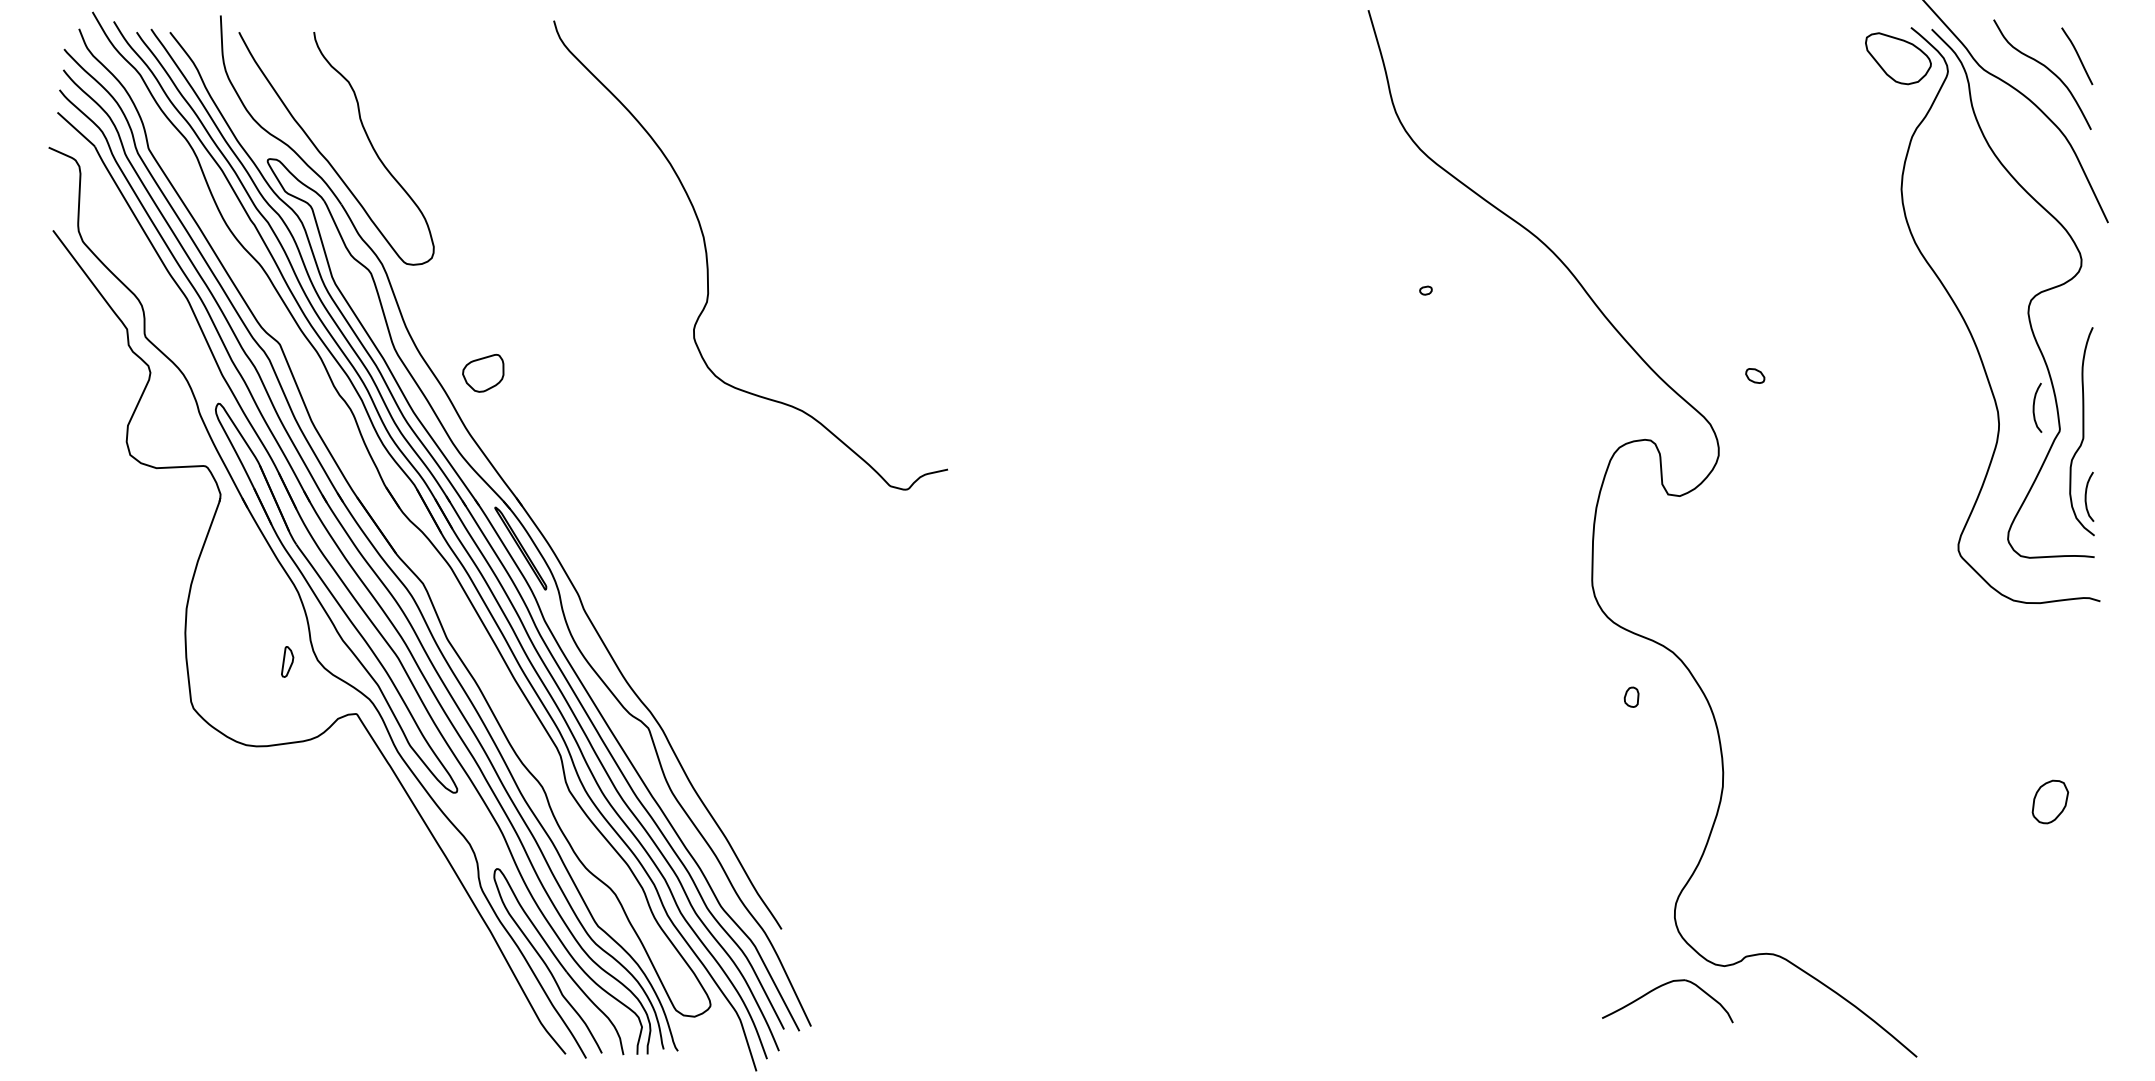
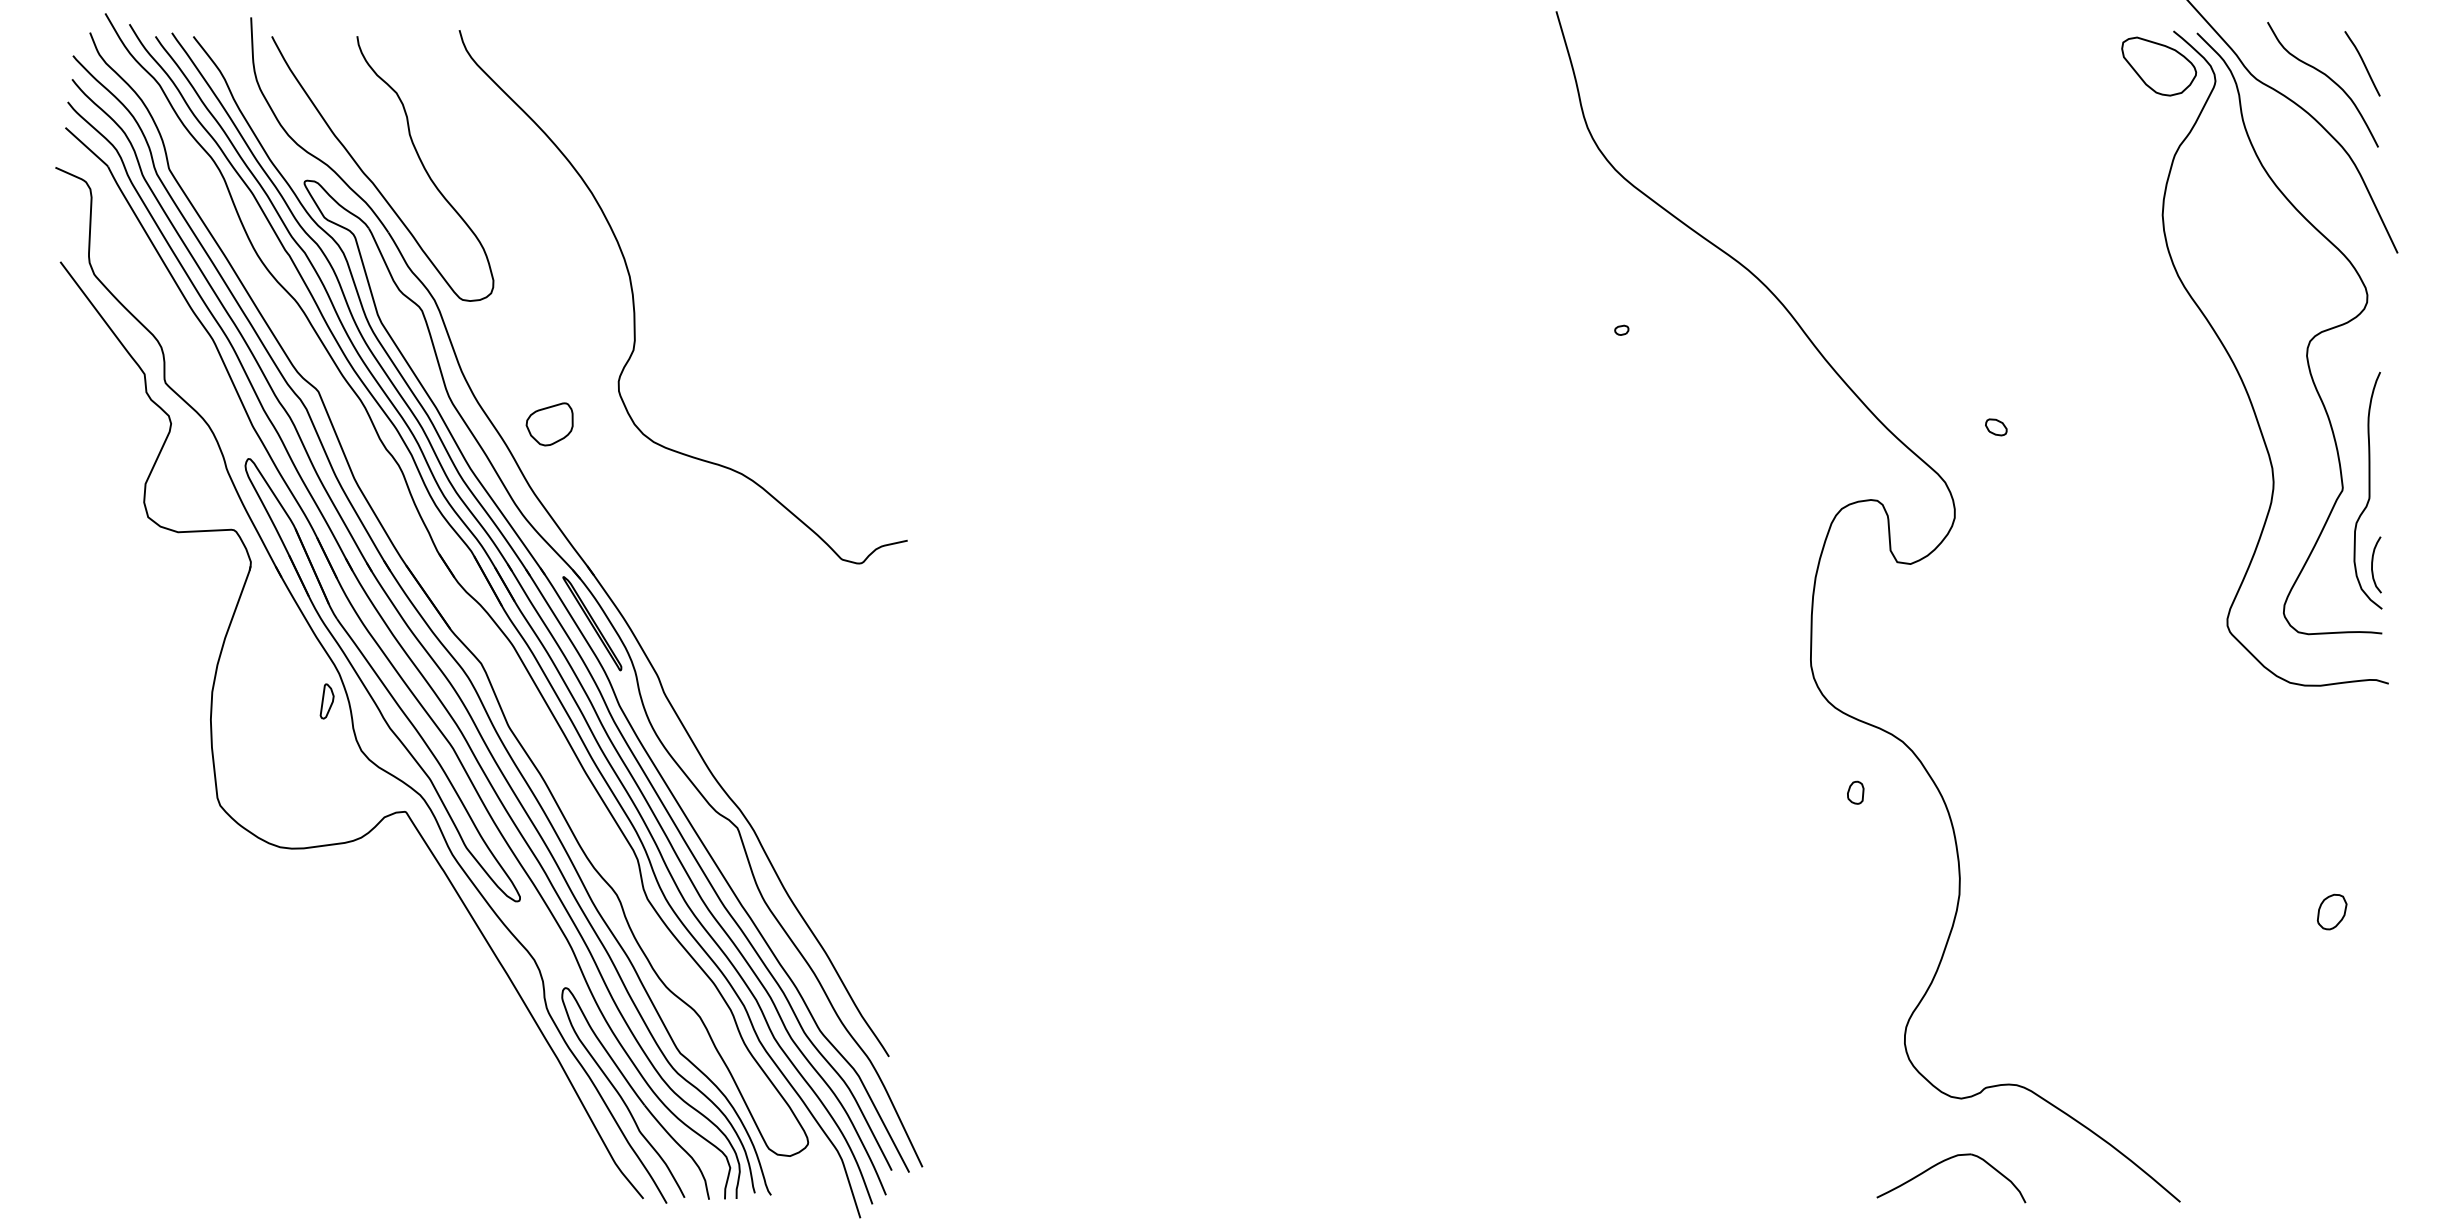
curve: (708, 263) -> (635, 306), moved
curve: (2034, 407) -> (2313, 463), removed
part: (287, 661) -> (327, 700), moved
part: (2050, 802) -> (2332, 912), size x0.71
part: (1660, 987) -> (1943, 1162), moved

